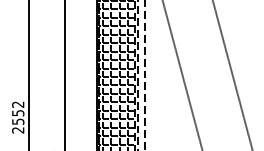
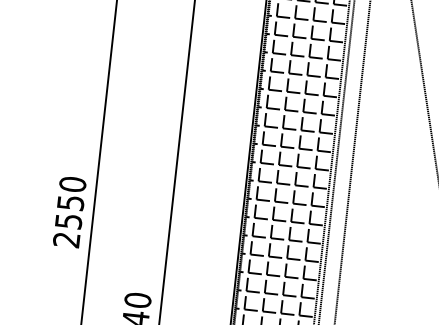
text: (18, 104) -> (73, 184), 2552 -> 2550

